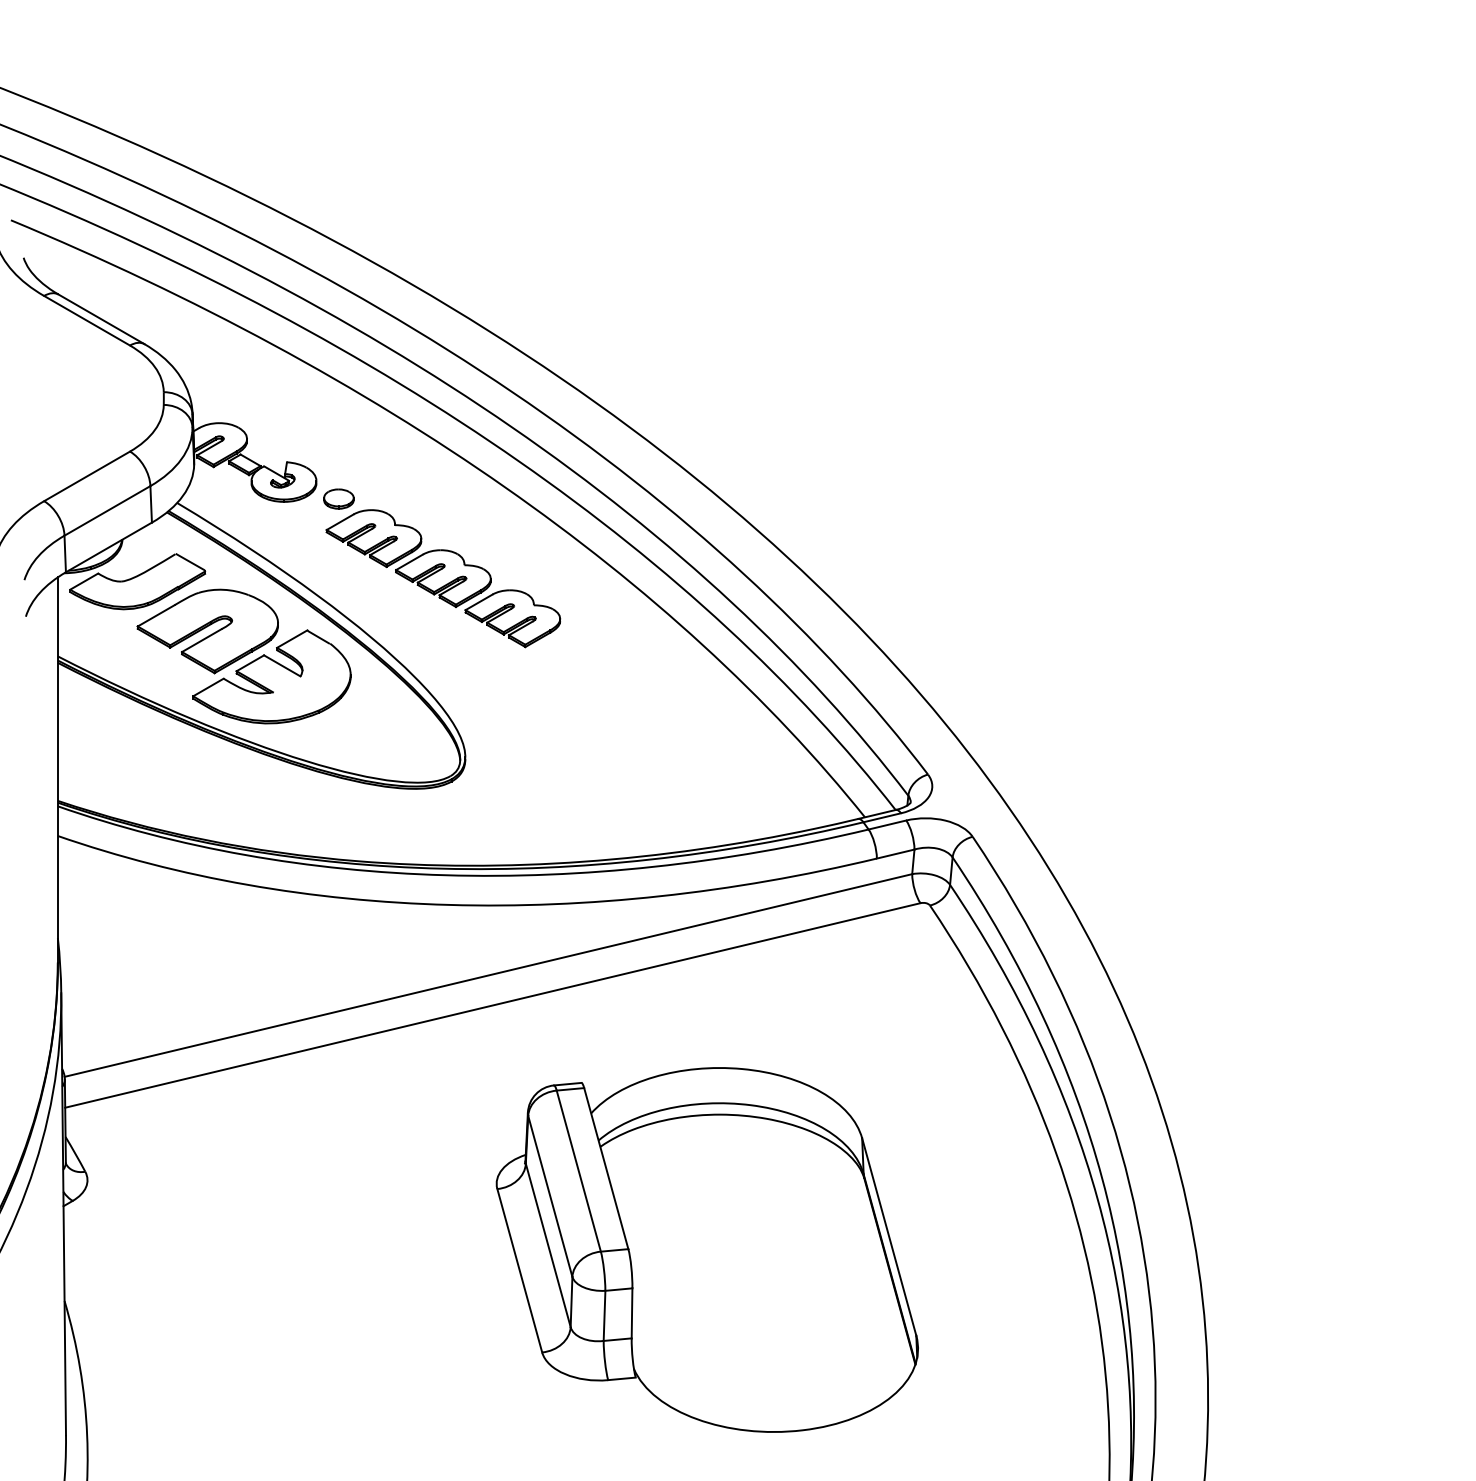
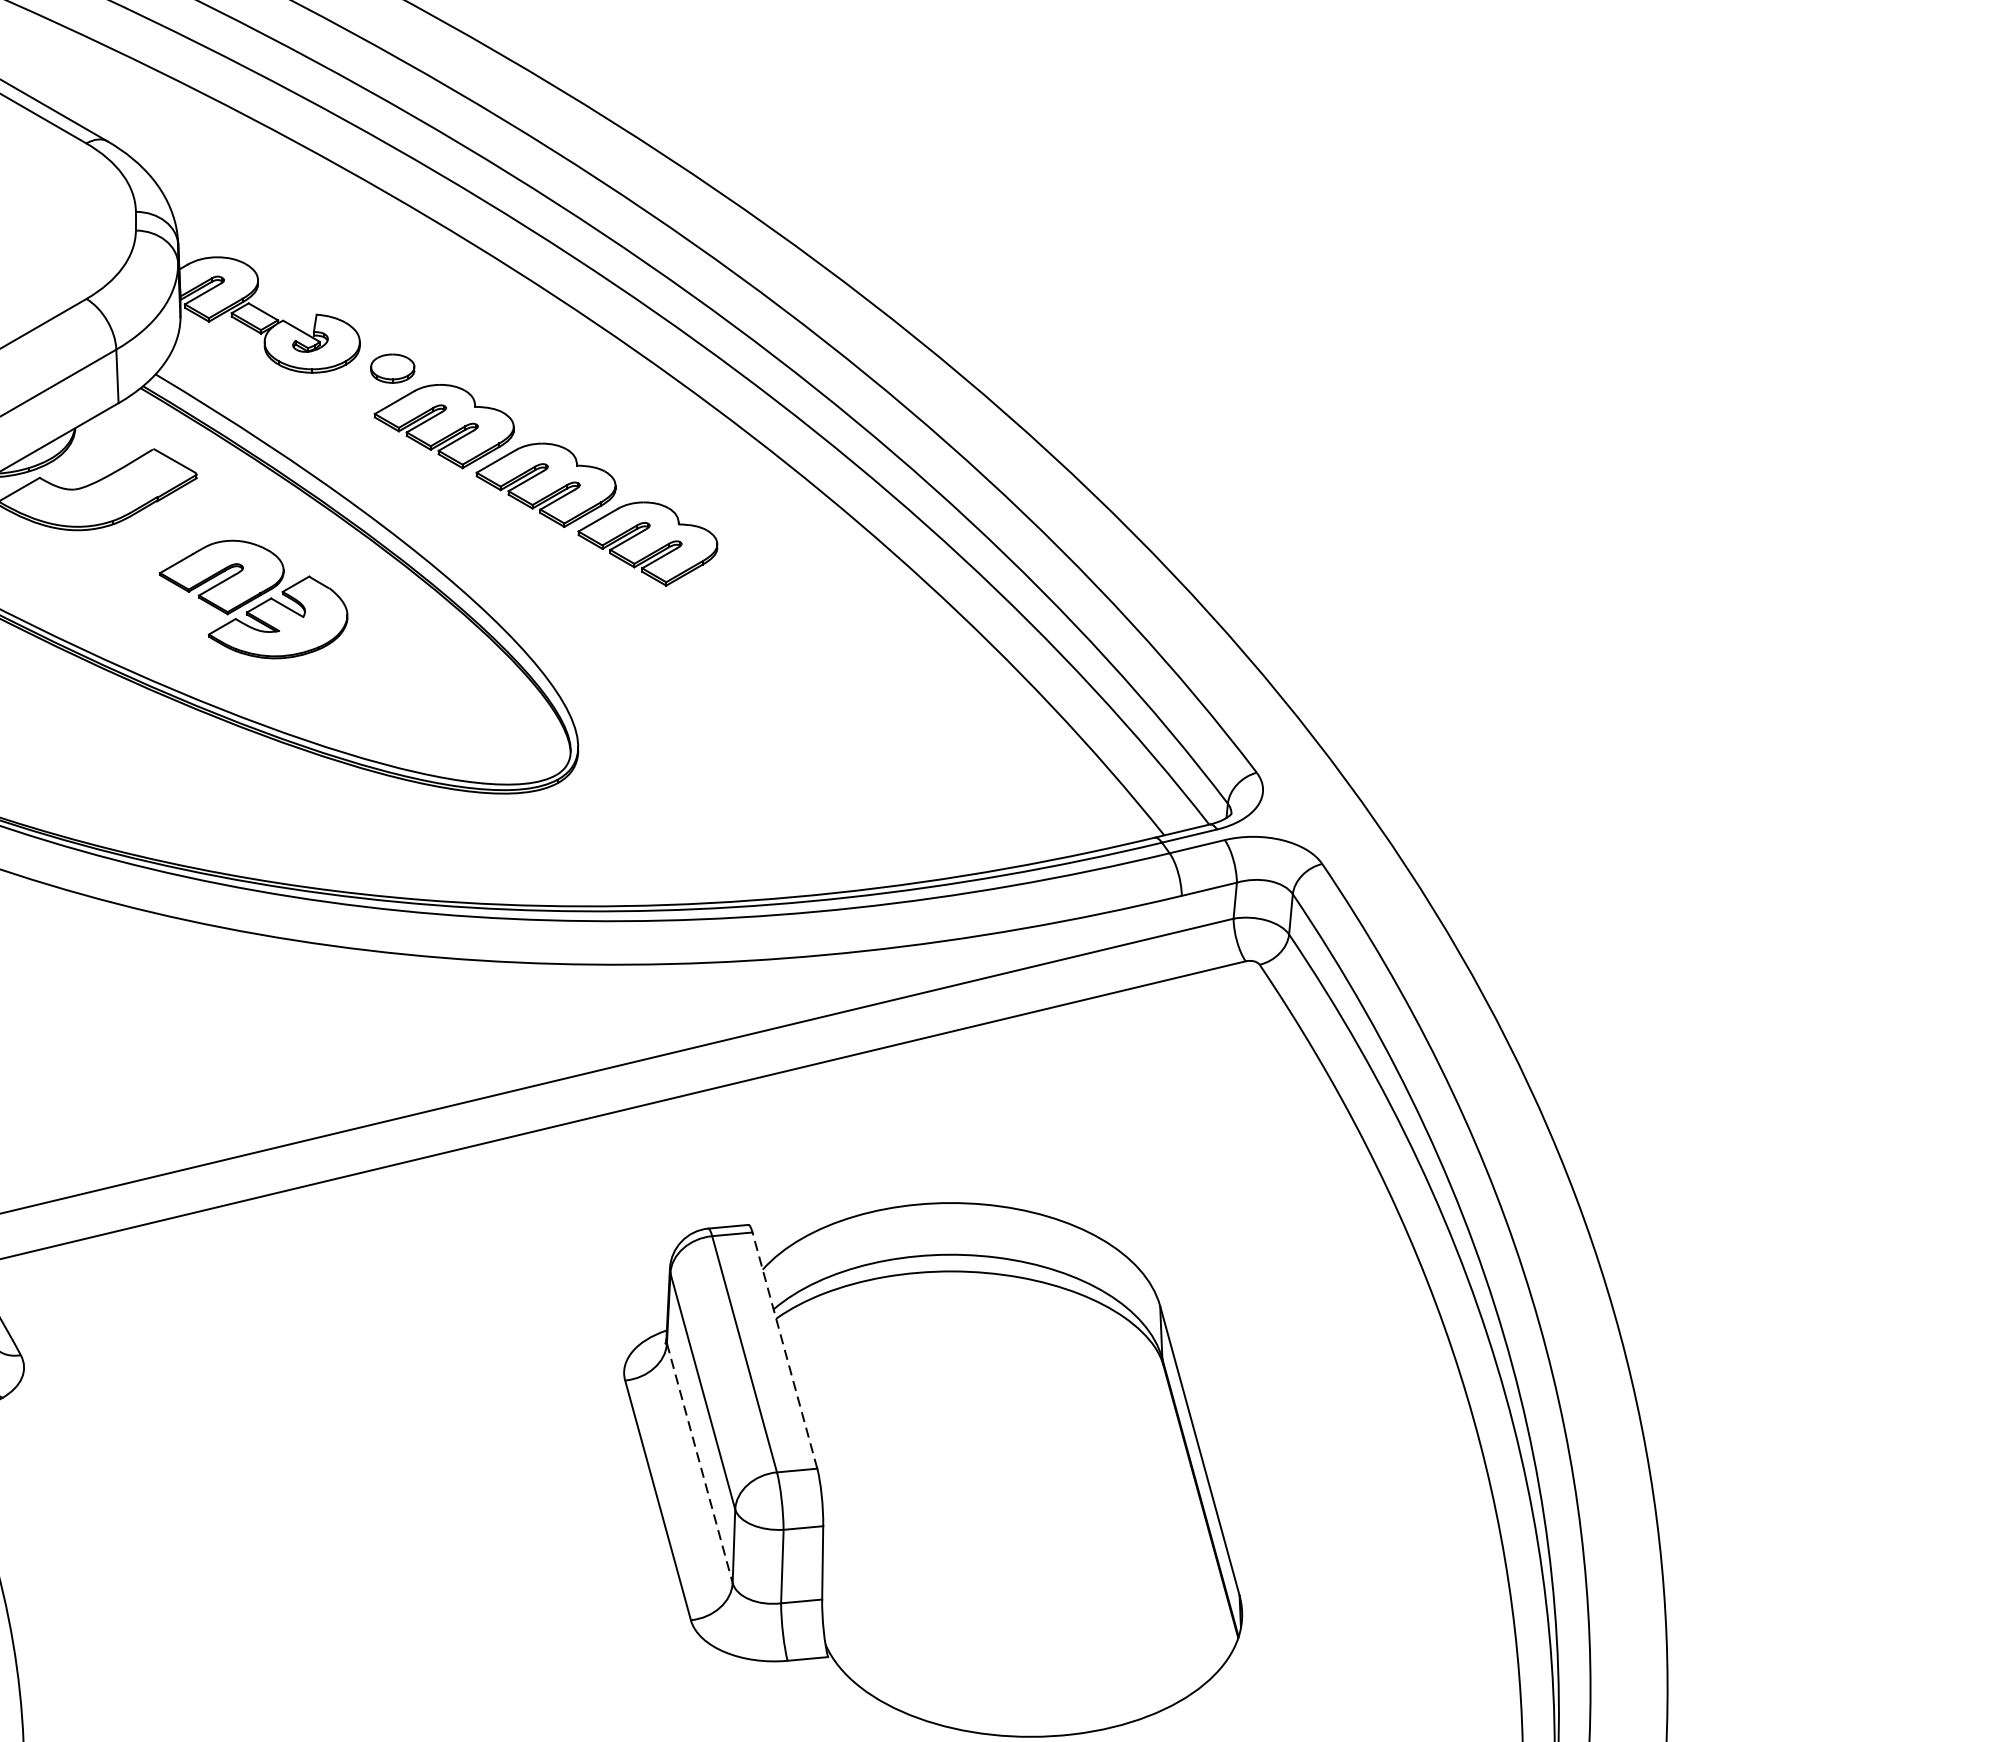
part: (243, 656) -> (252, 599), size x0.6
line: (606, 1168) -> (785, 1350), solid -> dashed
line: (548, 1245) -> (700, 1463), solid -> dashed

